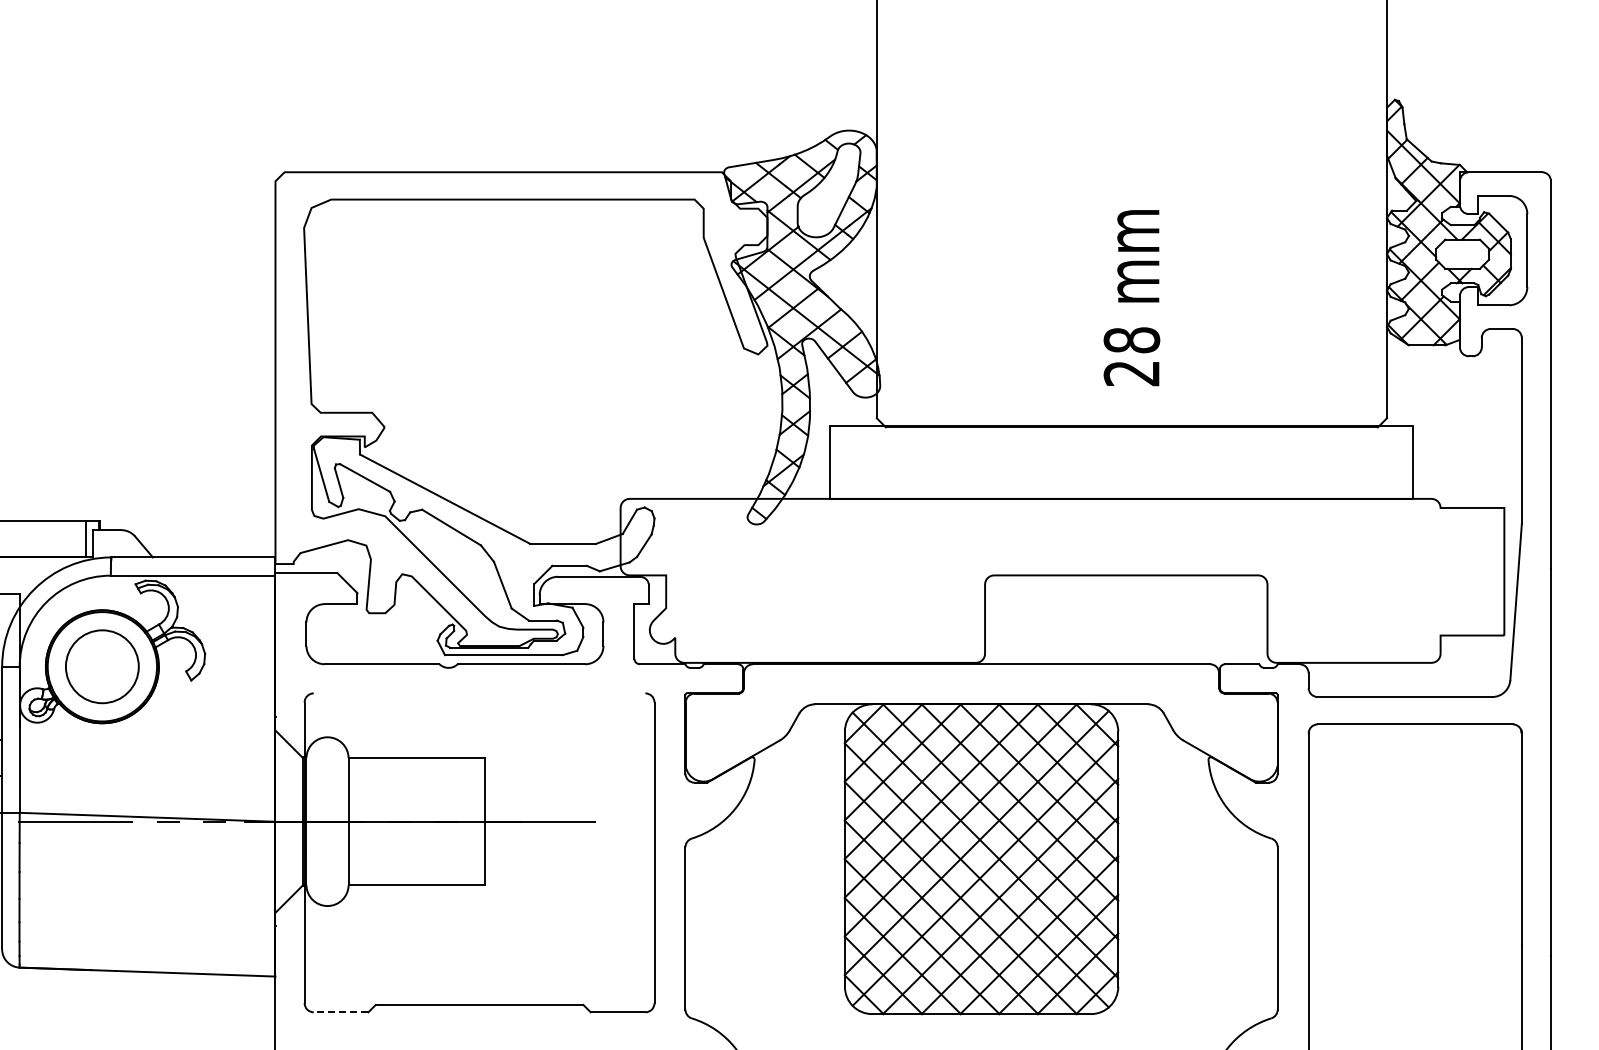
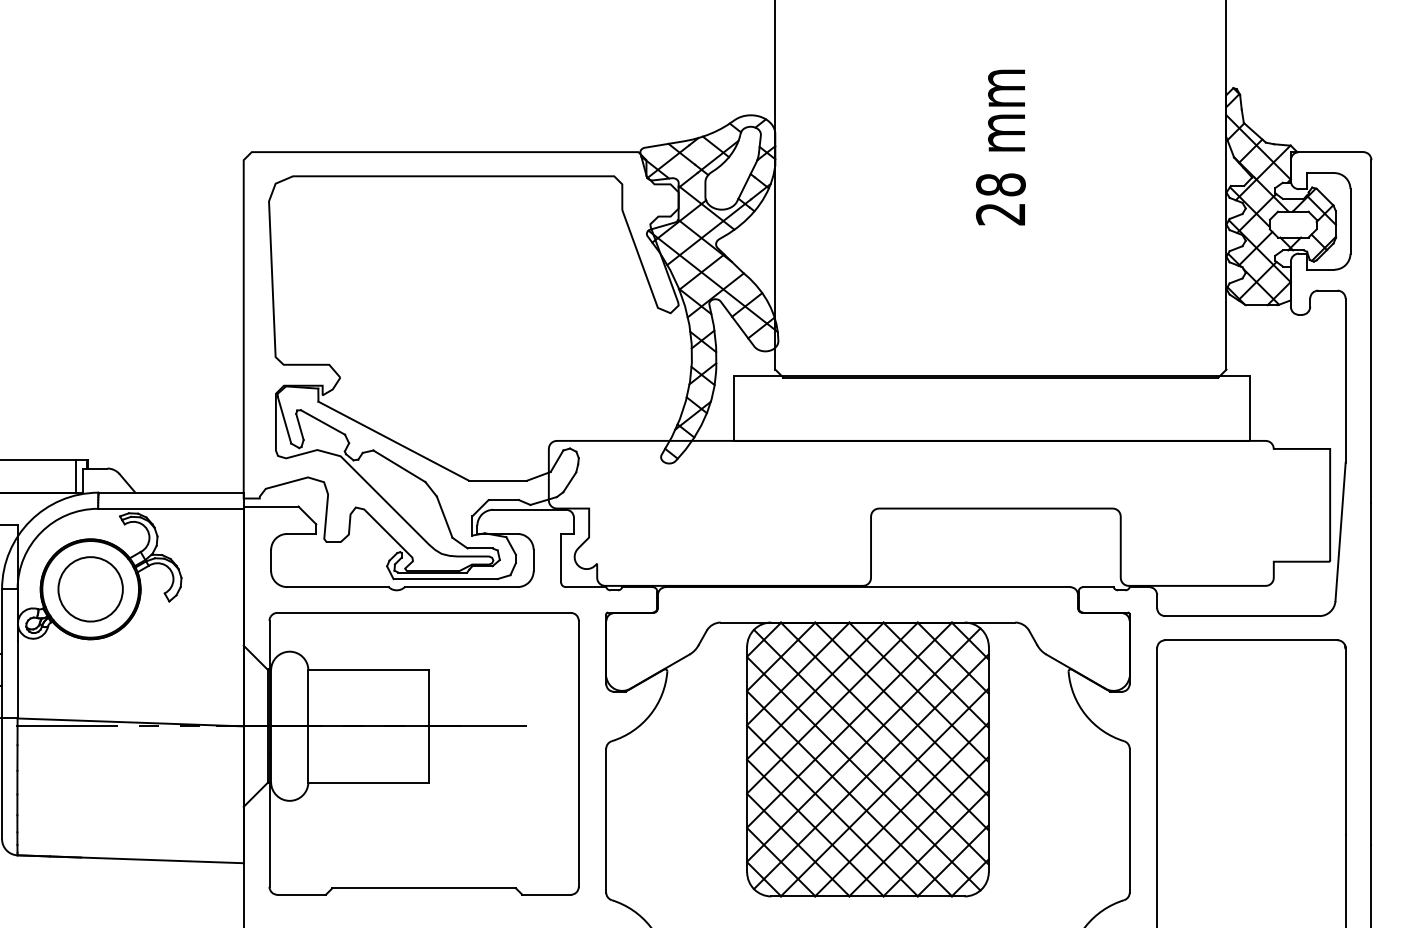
text: (1131, 298) -> (1000, 147), moved
line: (479, 693) -> (424, 612), added
line: (340, 1012) -> (301, 894), dashed -> solid

